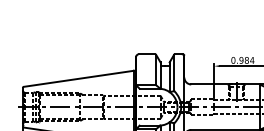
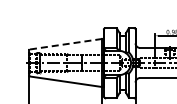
line: (78, 79) -> (65, 44), solid -> dashed

